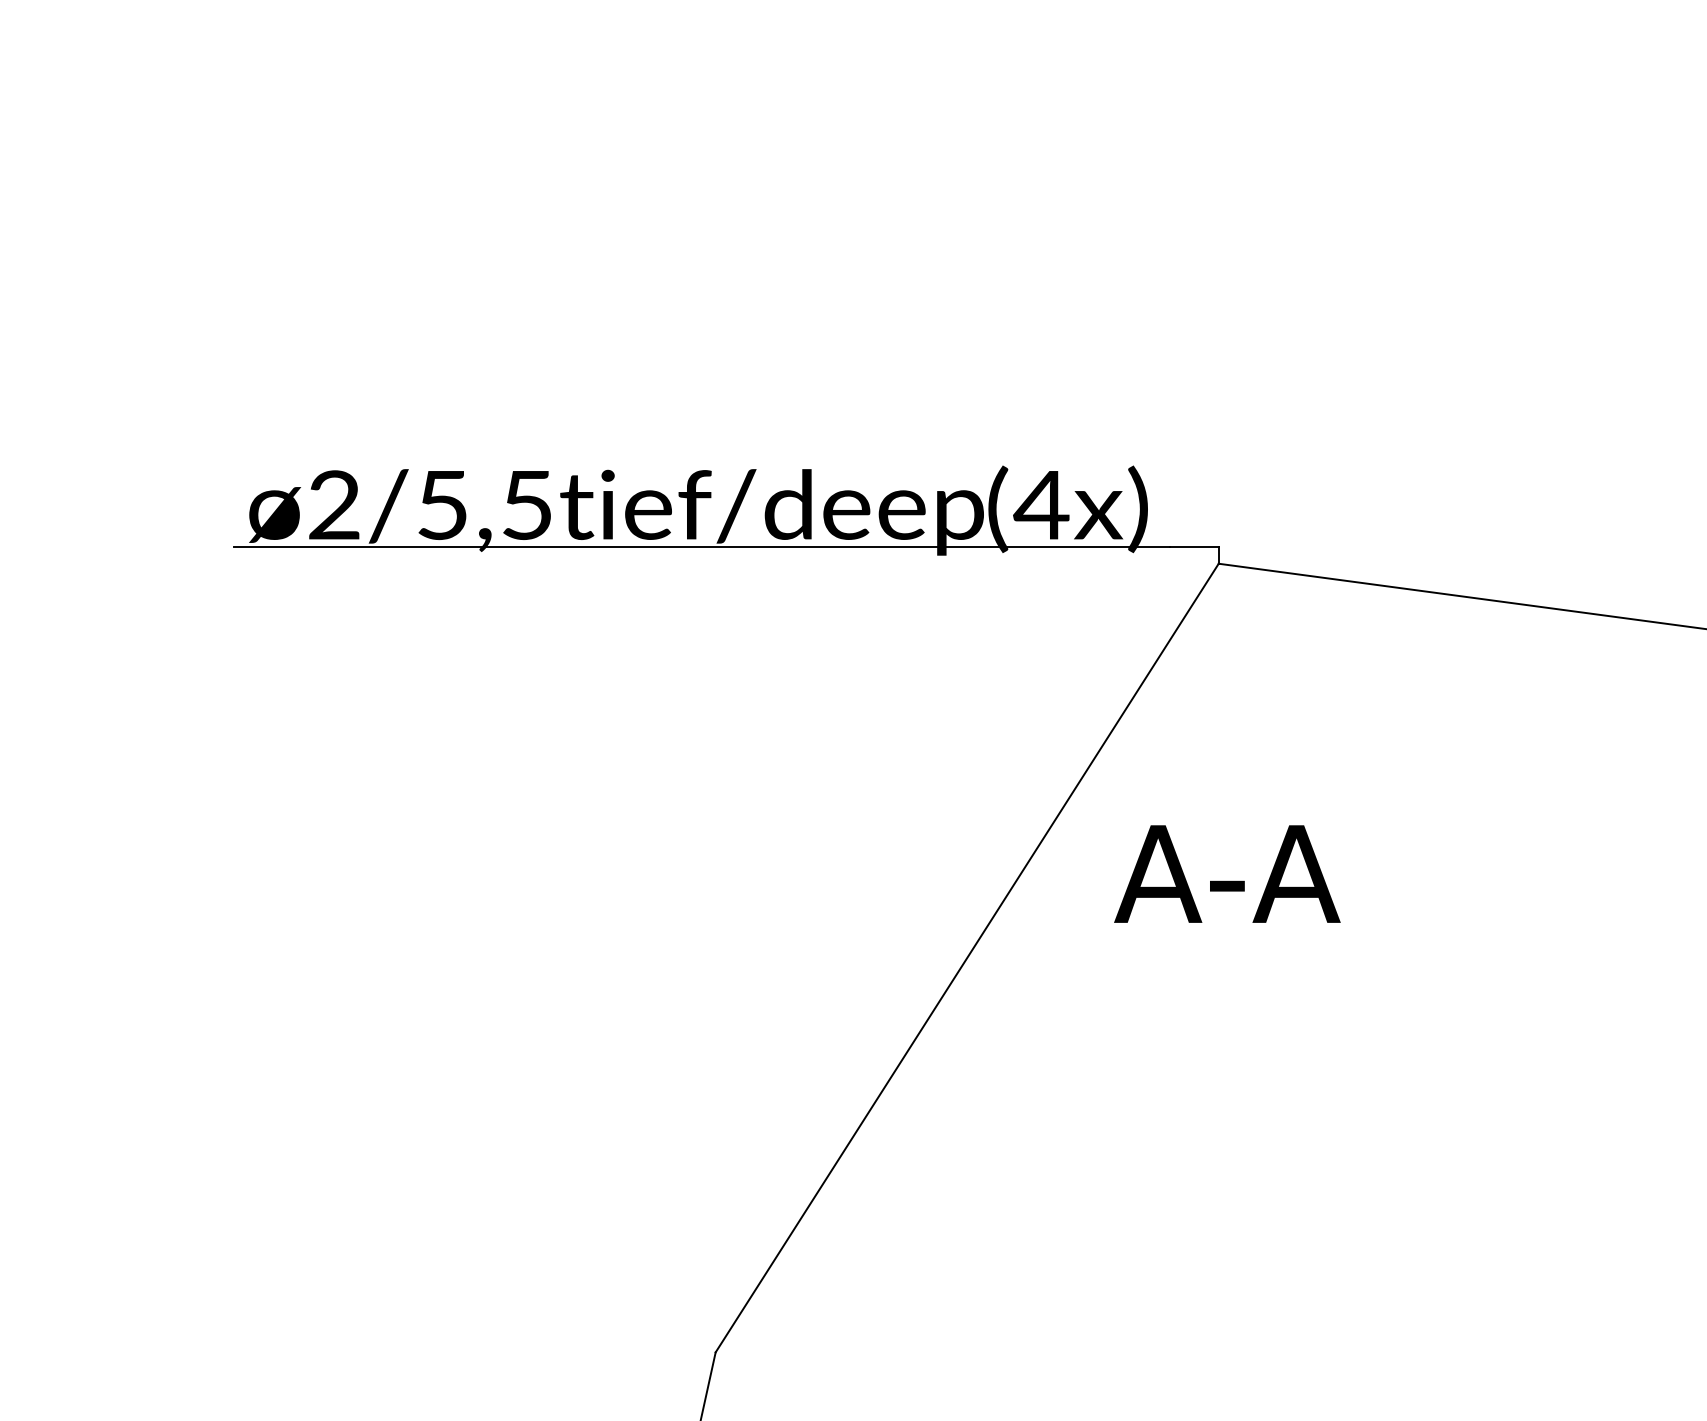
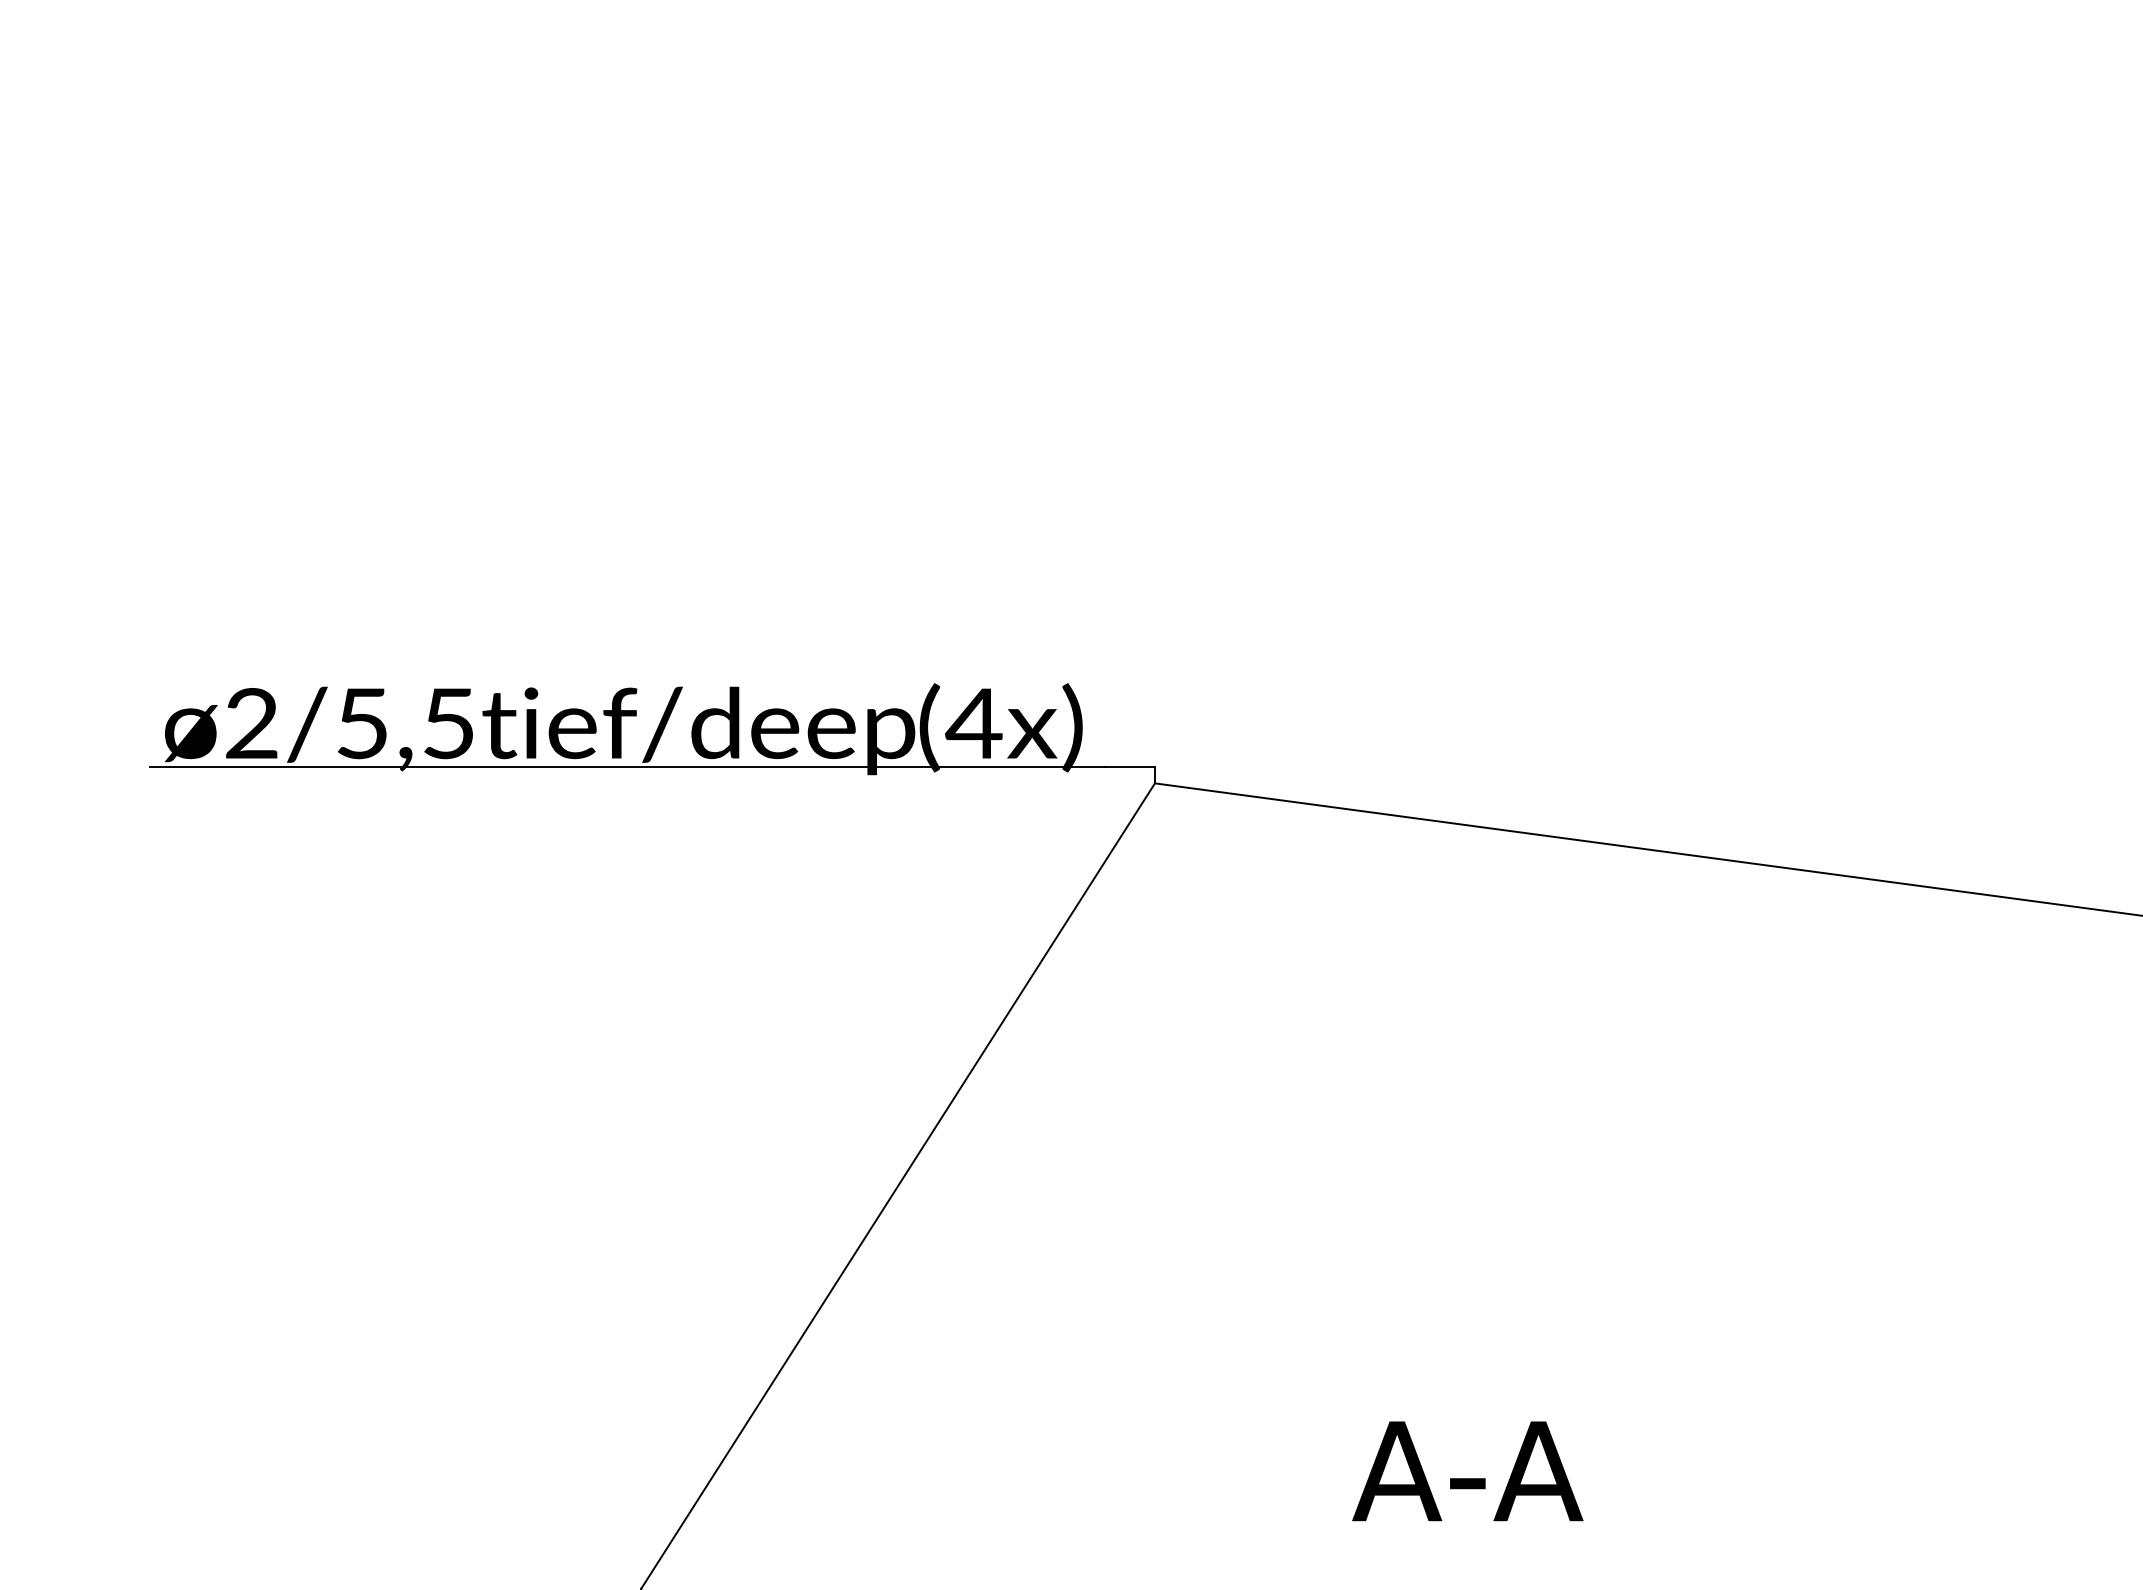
text: (1227, 874) -> (1467, 1471), moved

